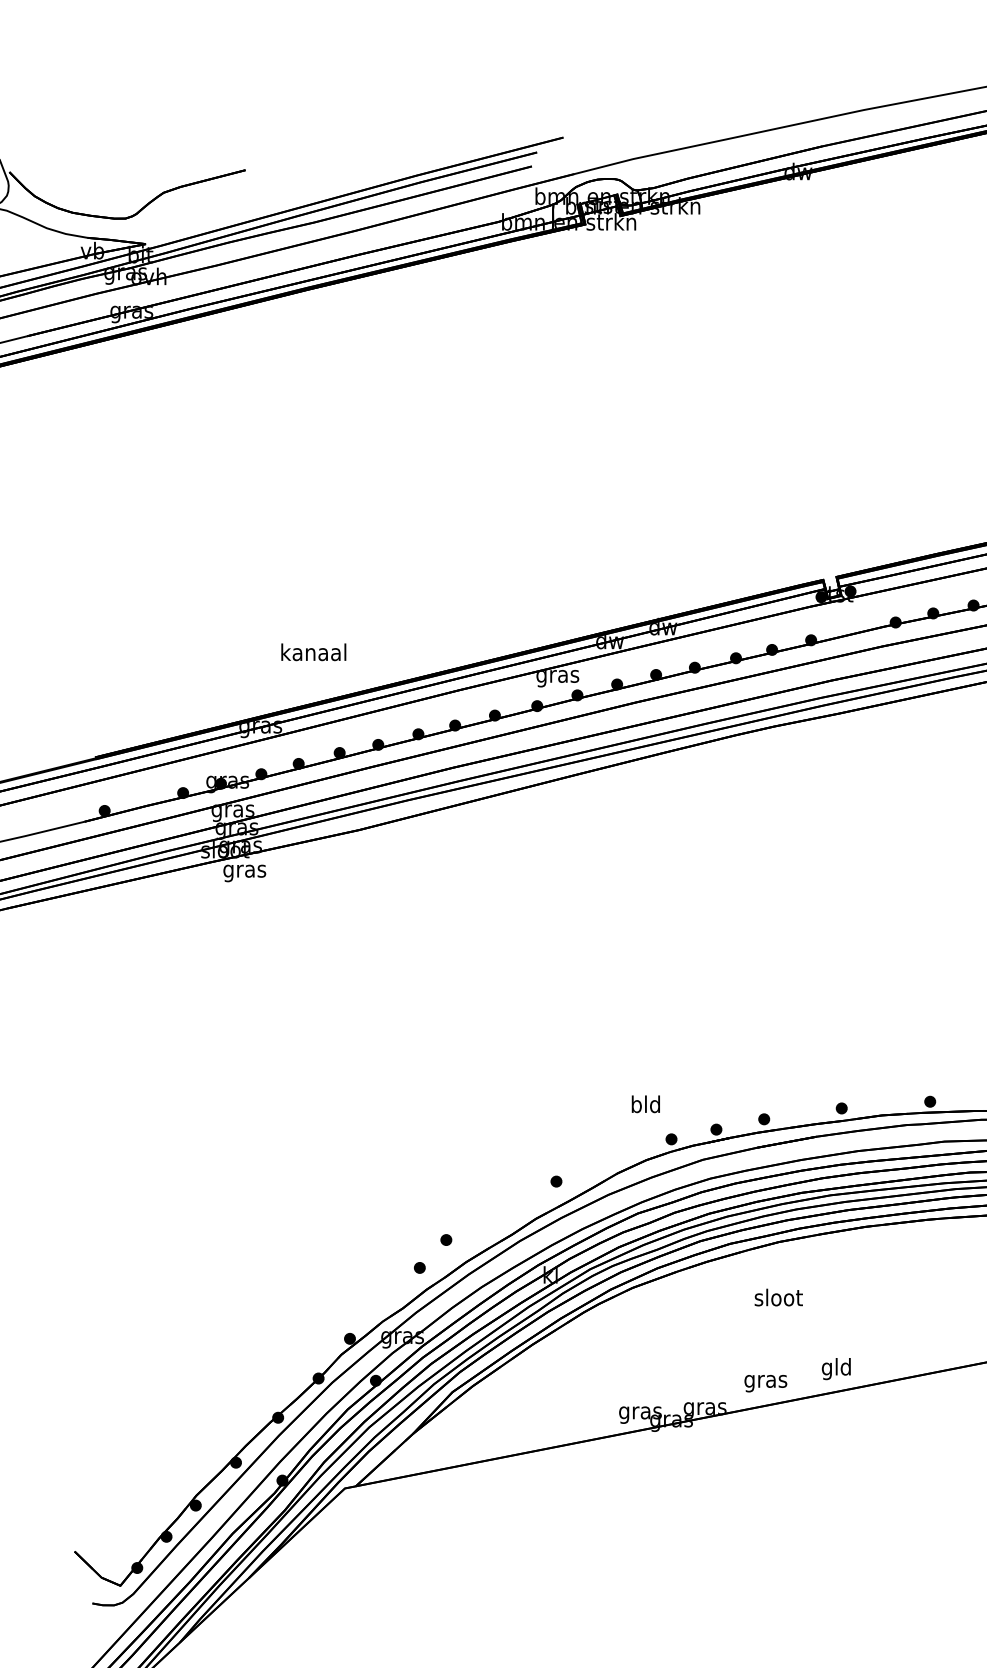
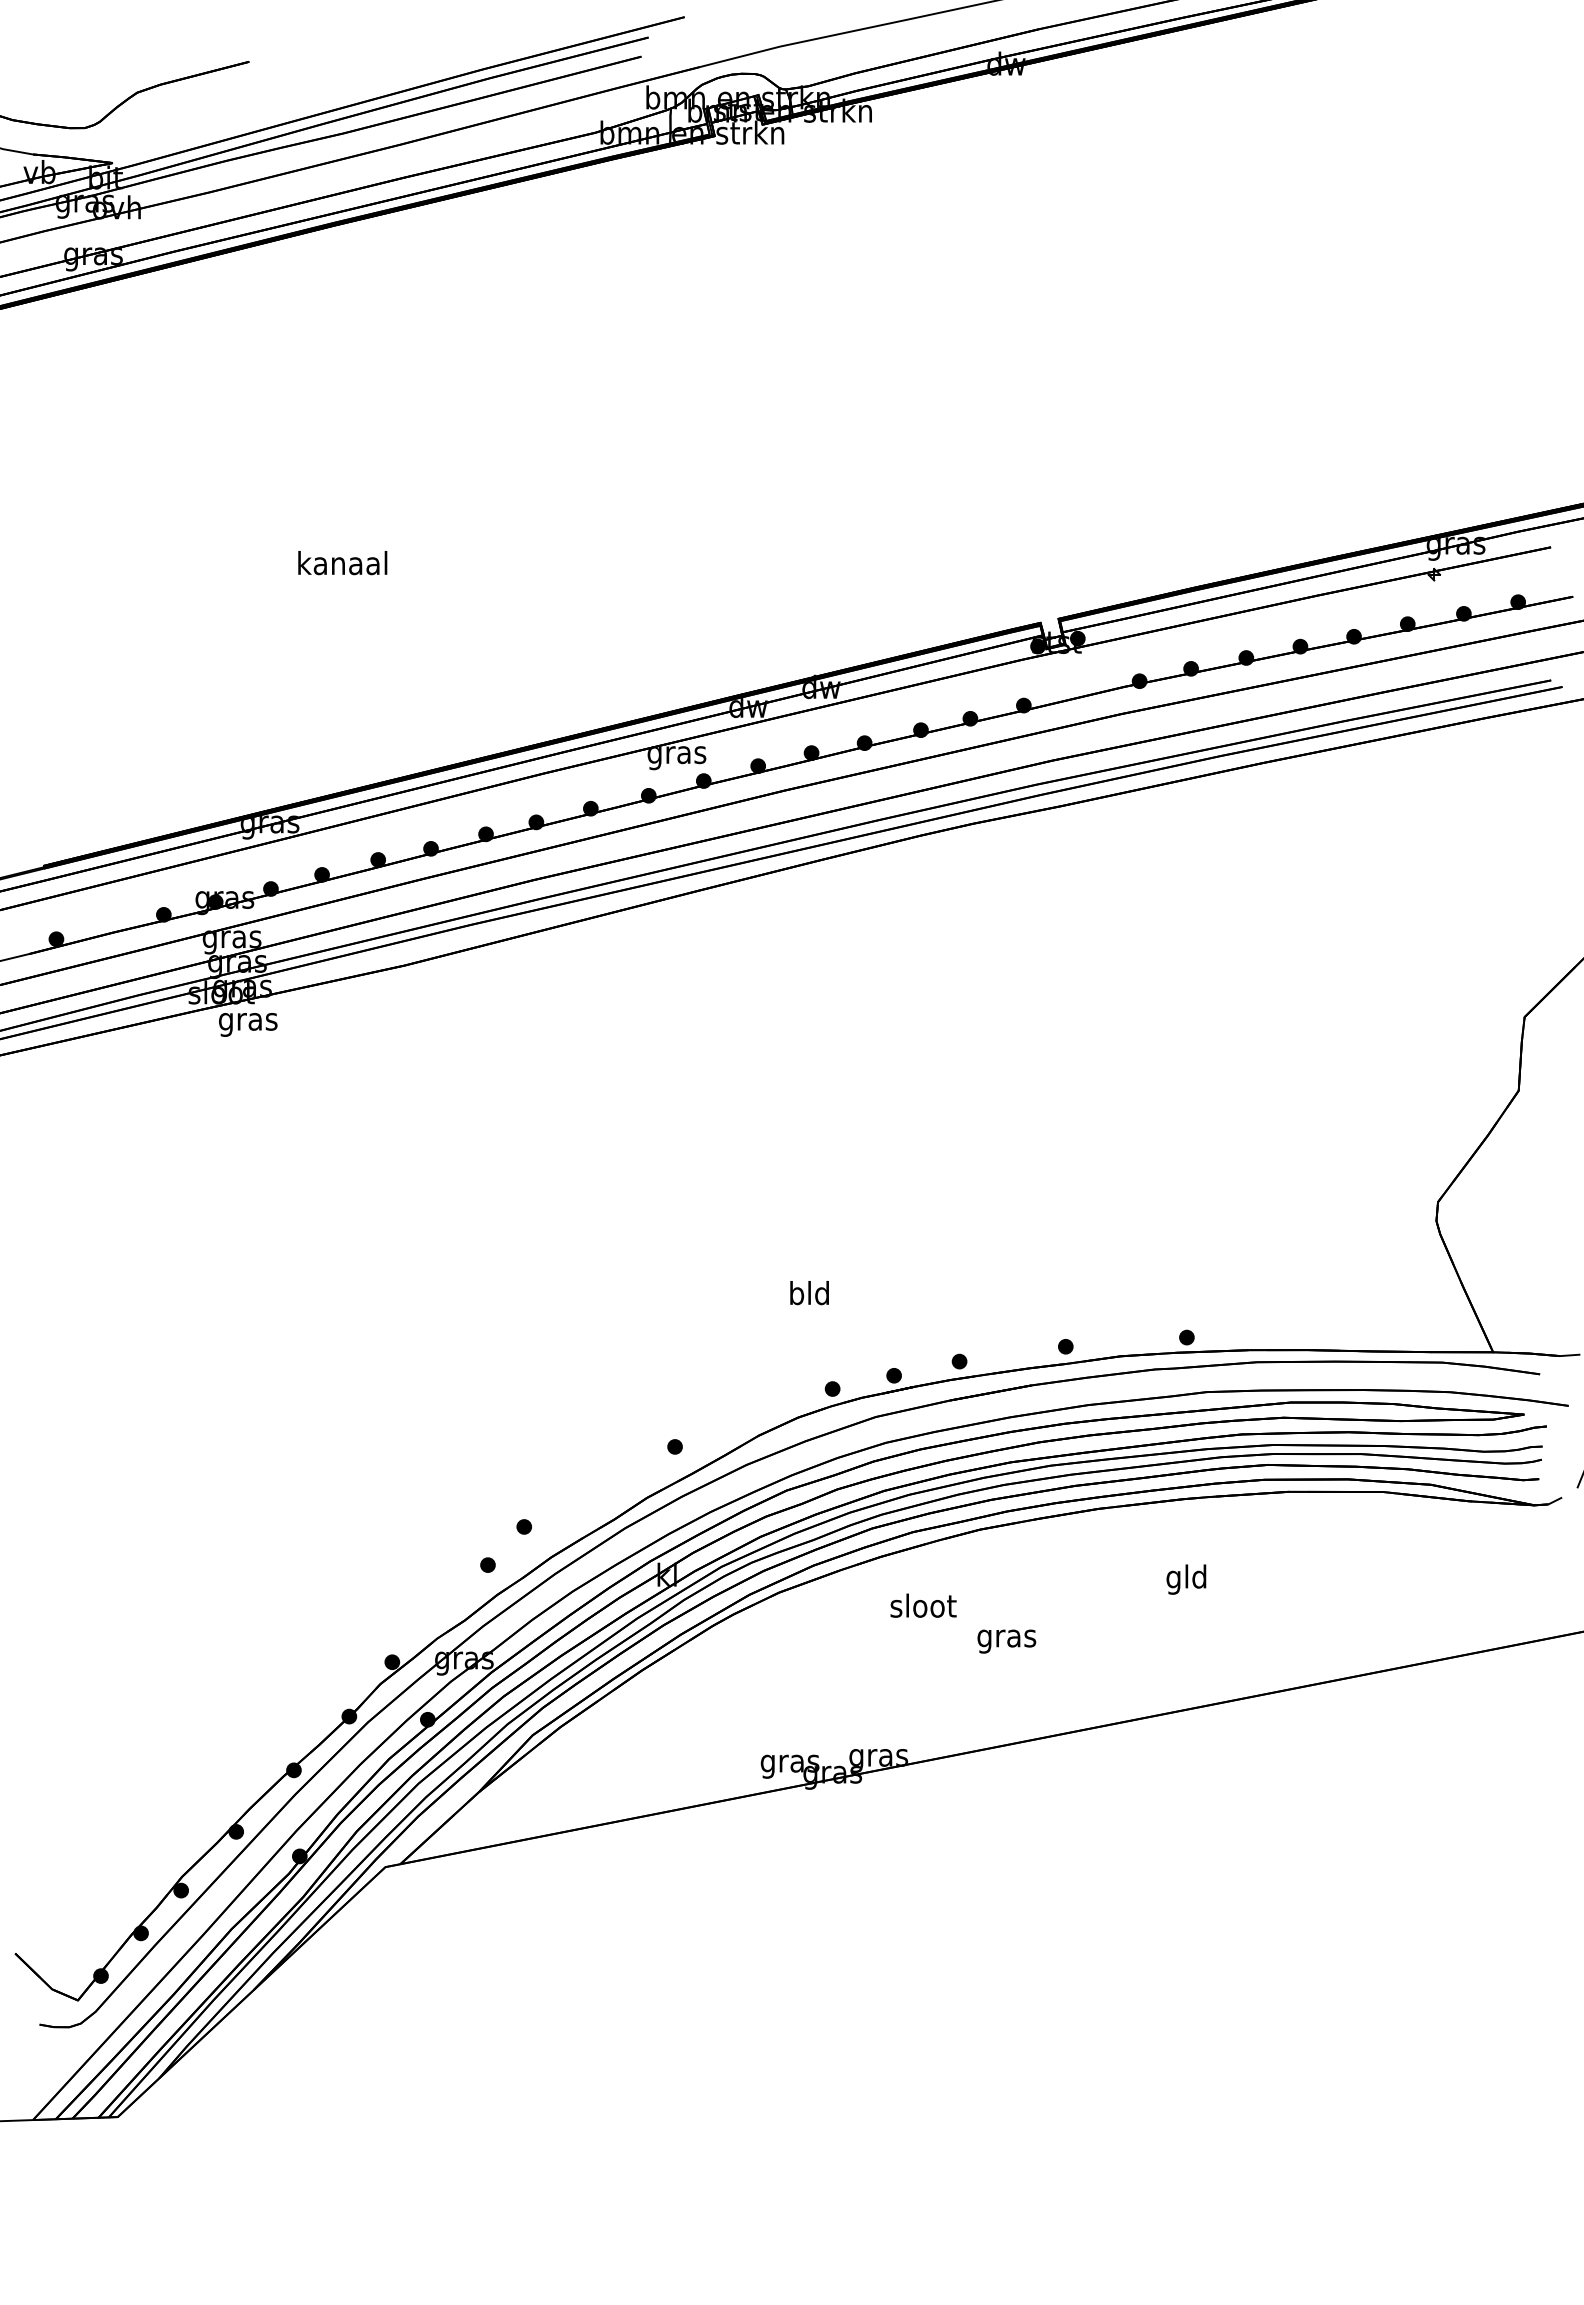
text: (313, 652) -> (342, 563), moved
text: (645, 1104) -> (809, 1293), moved
text: (778, 1297) -> (923, 1605), moved
text: (836, 1368) -> (1186, 1579), moved
text: (765, 1383) -> (1006, 1641), moved

